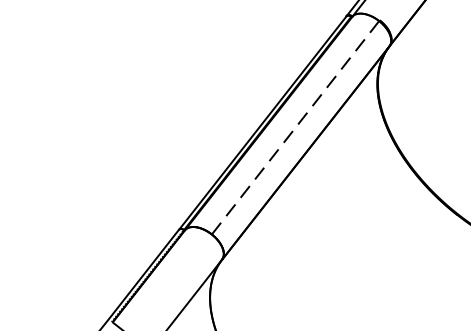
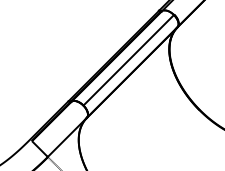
line: (295, 128) -> (128, 60), dashed -> solid

